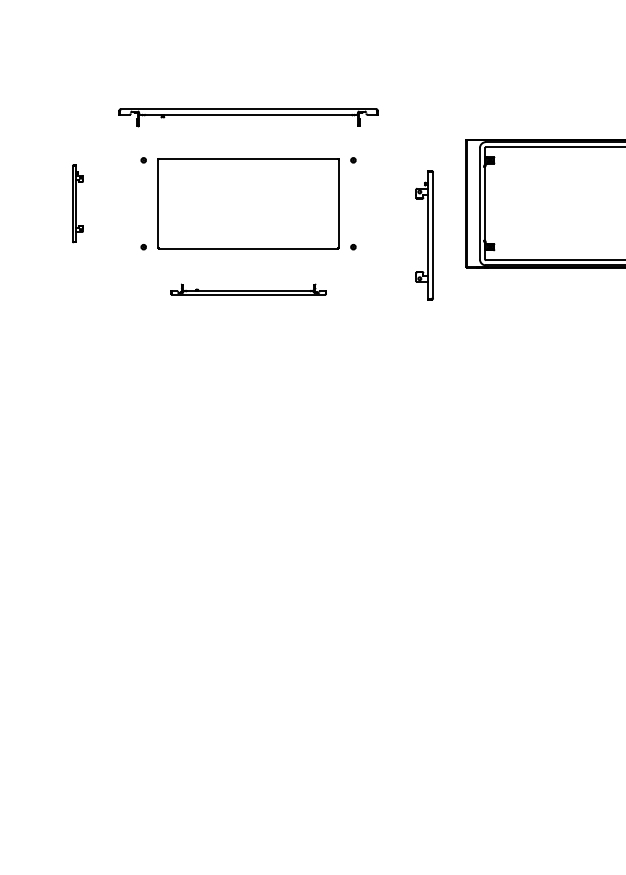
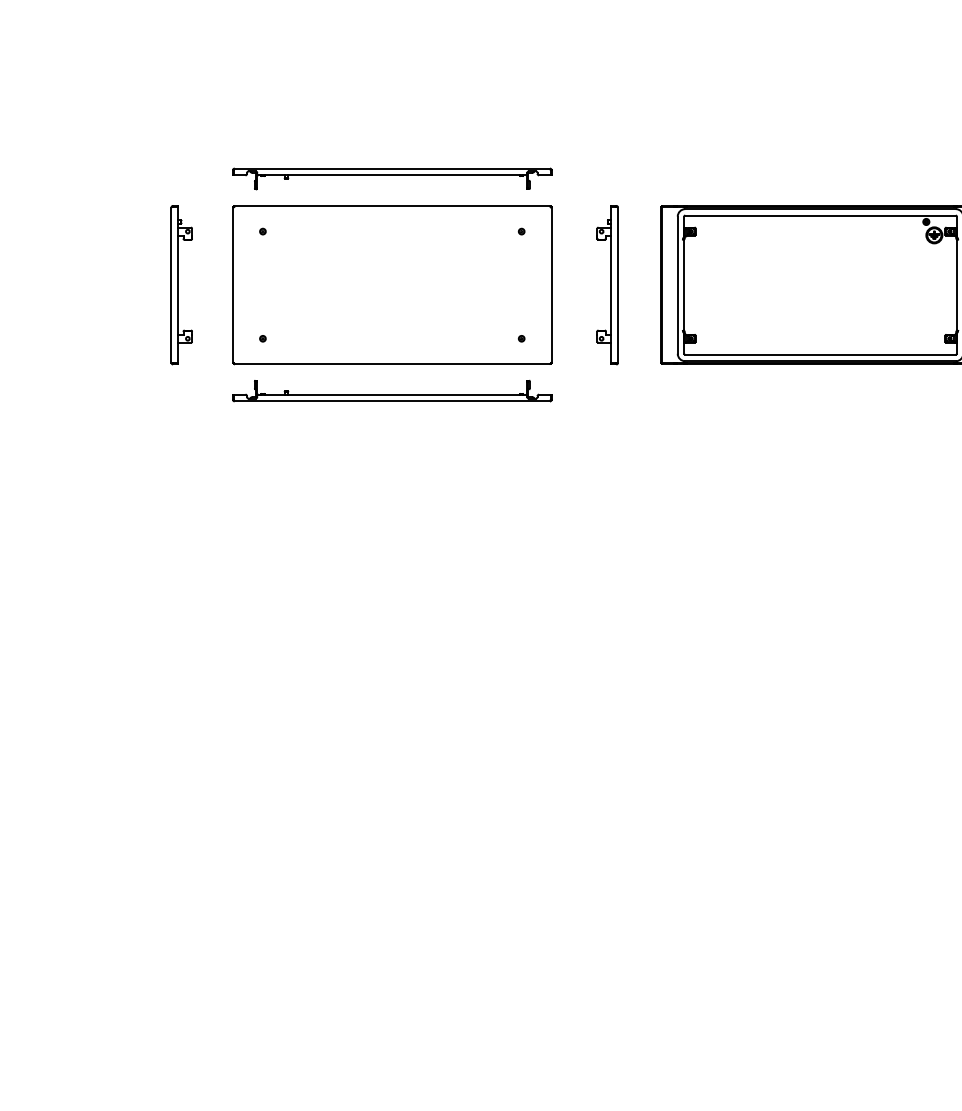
part: (77, 204) -> (181, 285), size x1.67
part: (248, 204) -> (392, 285), size x1.43
part: (424, 235) -> (607, 285), moved
part: (248, 289) -> (392, 390), size x1.67

